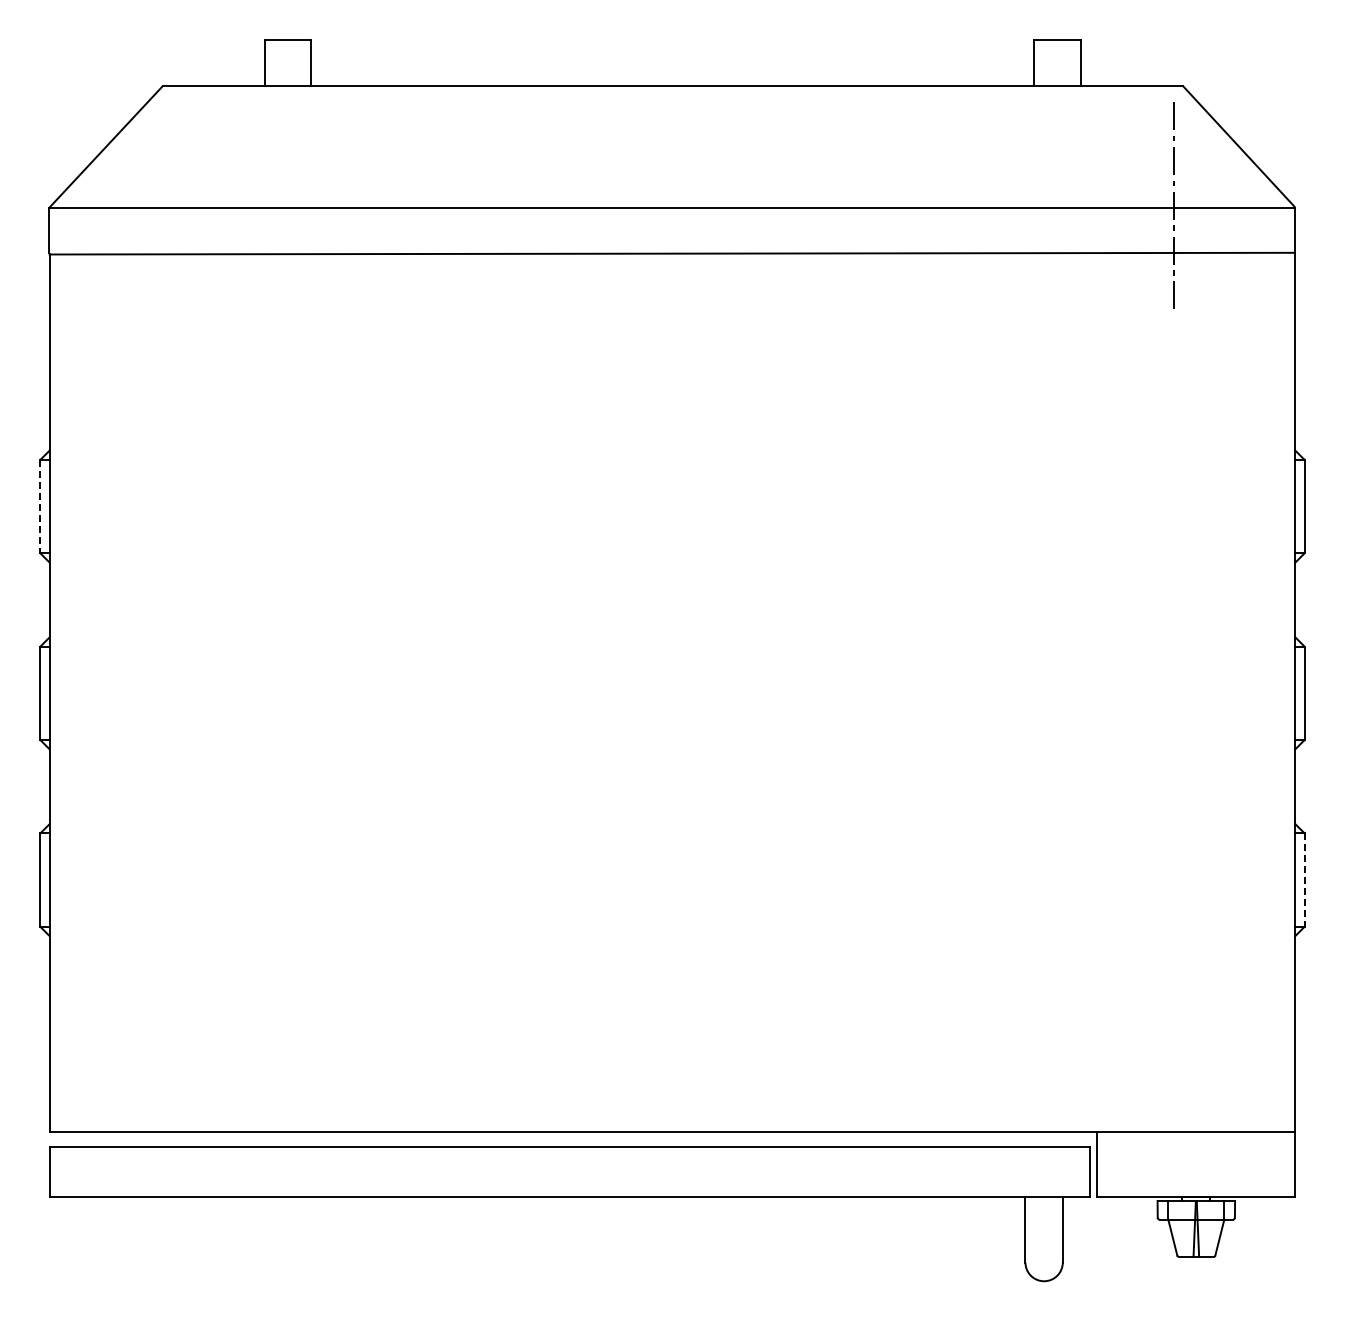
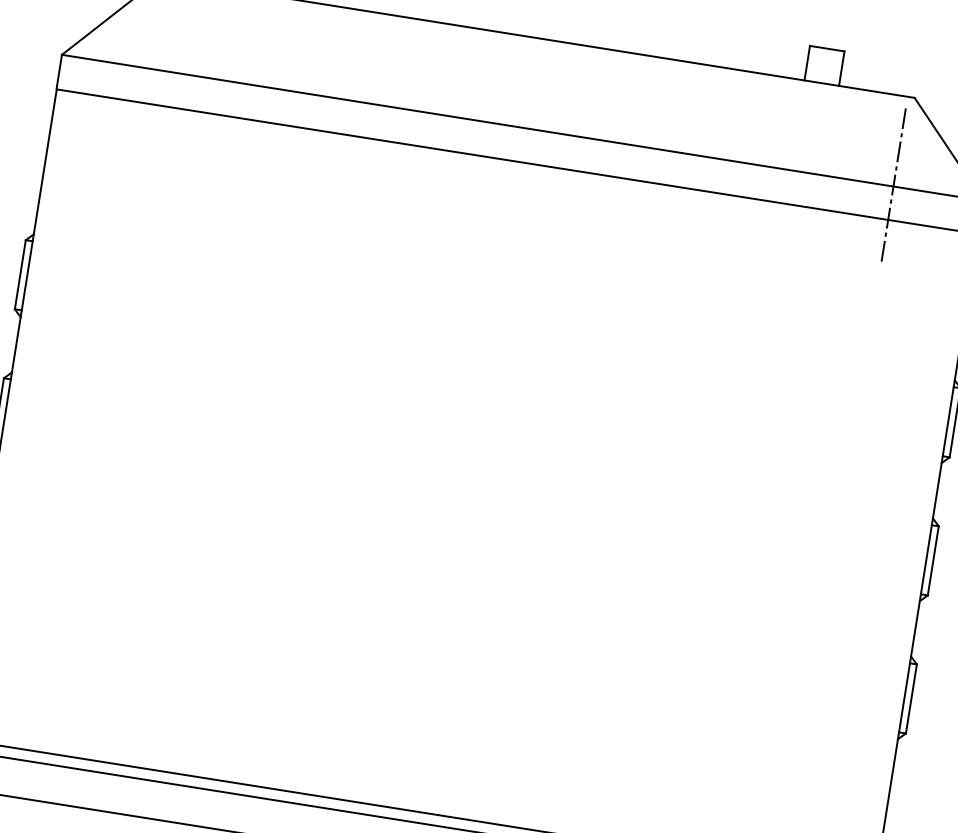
line: (40, 506) -> (20, 274), dashed -> solid
line: (1304, 880) -> (911, 699), dashed -> solid

